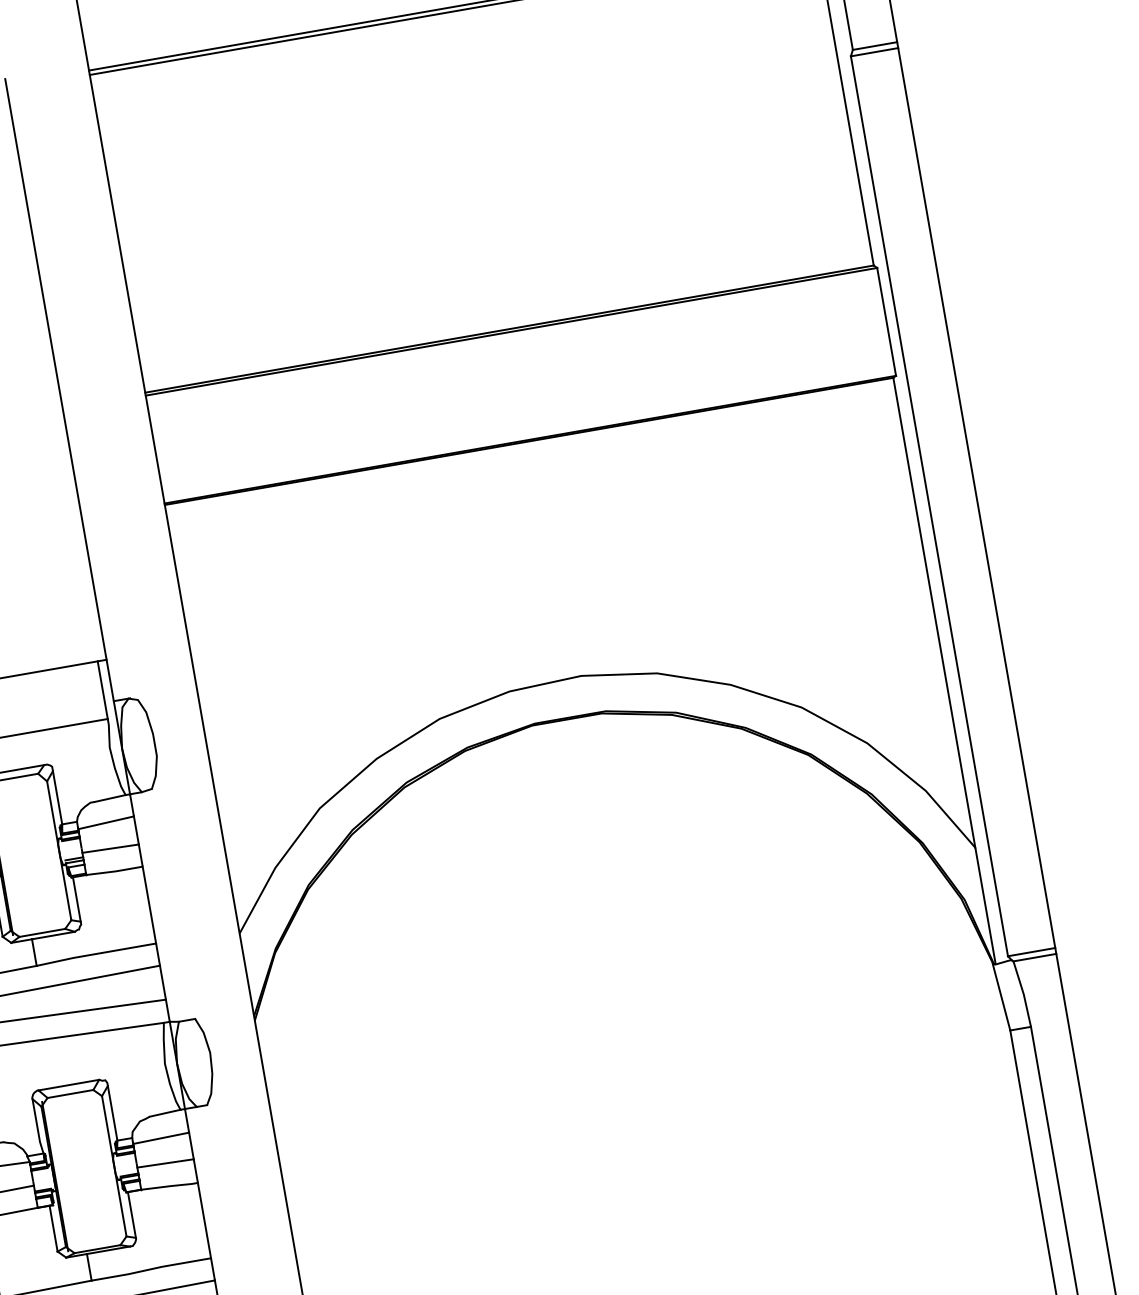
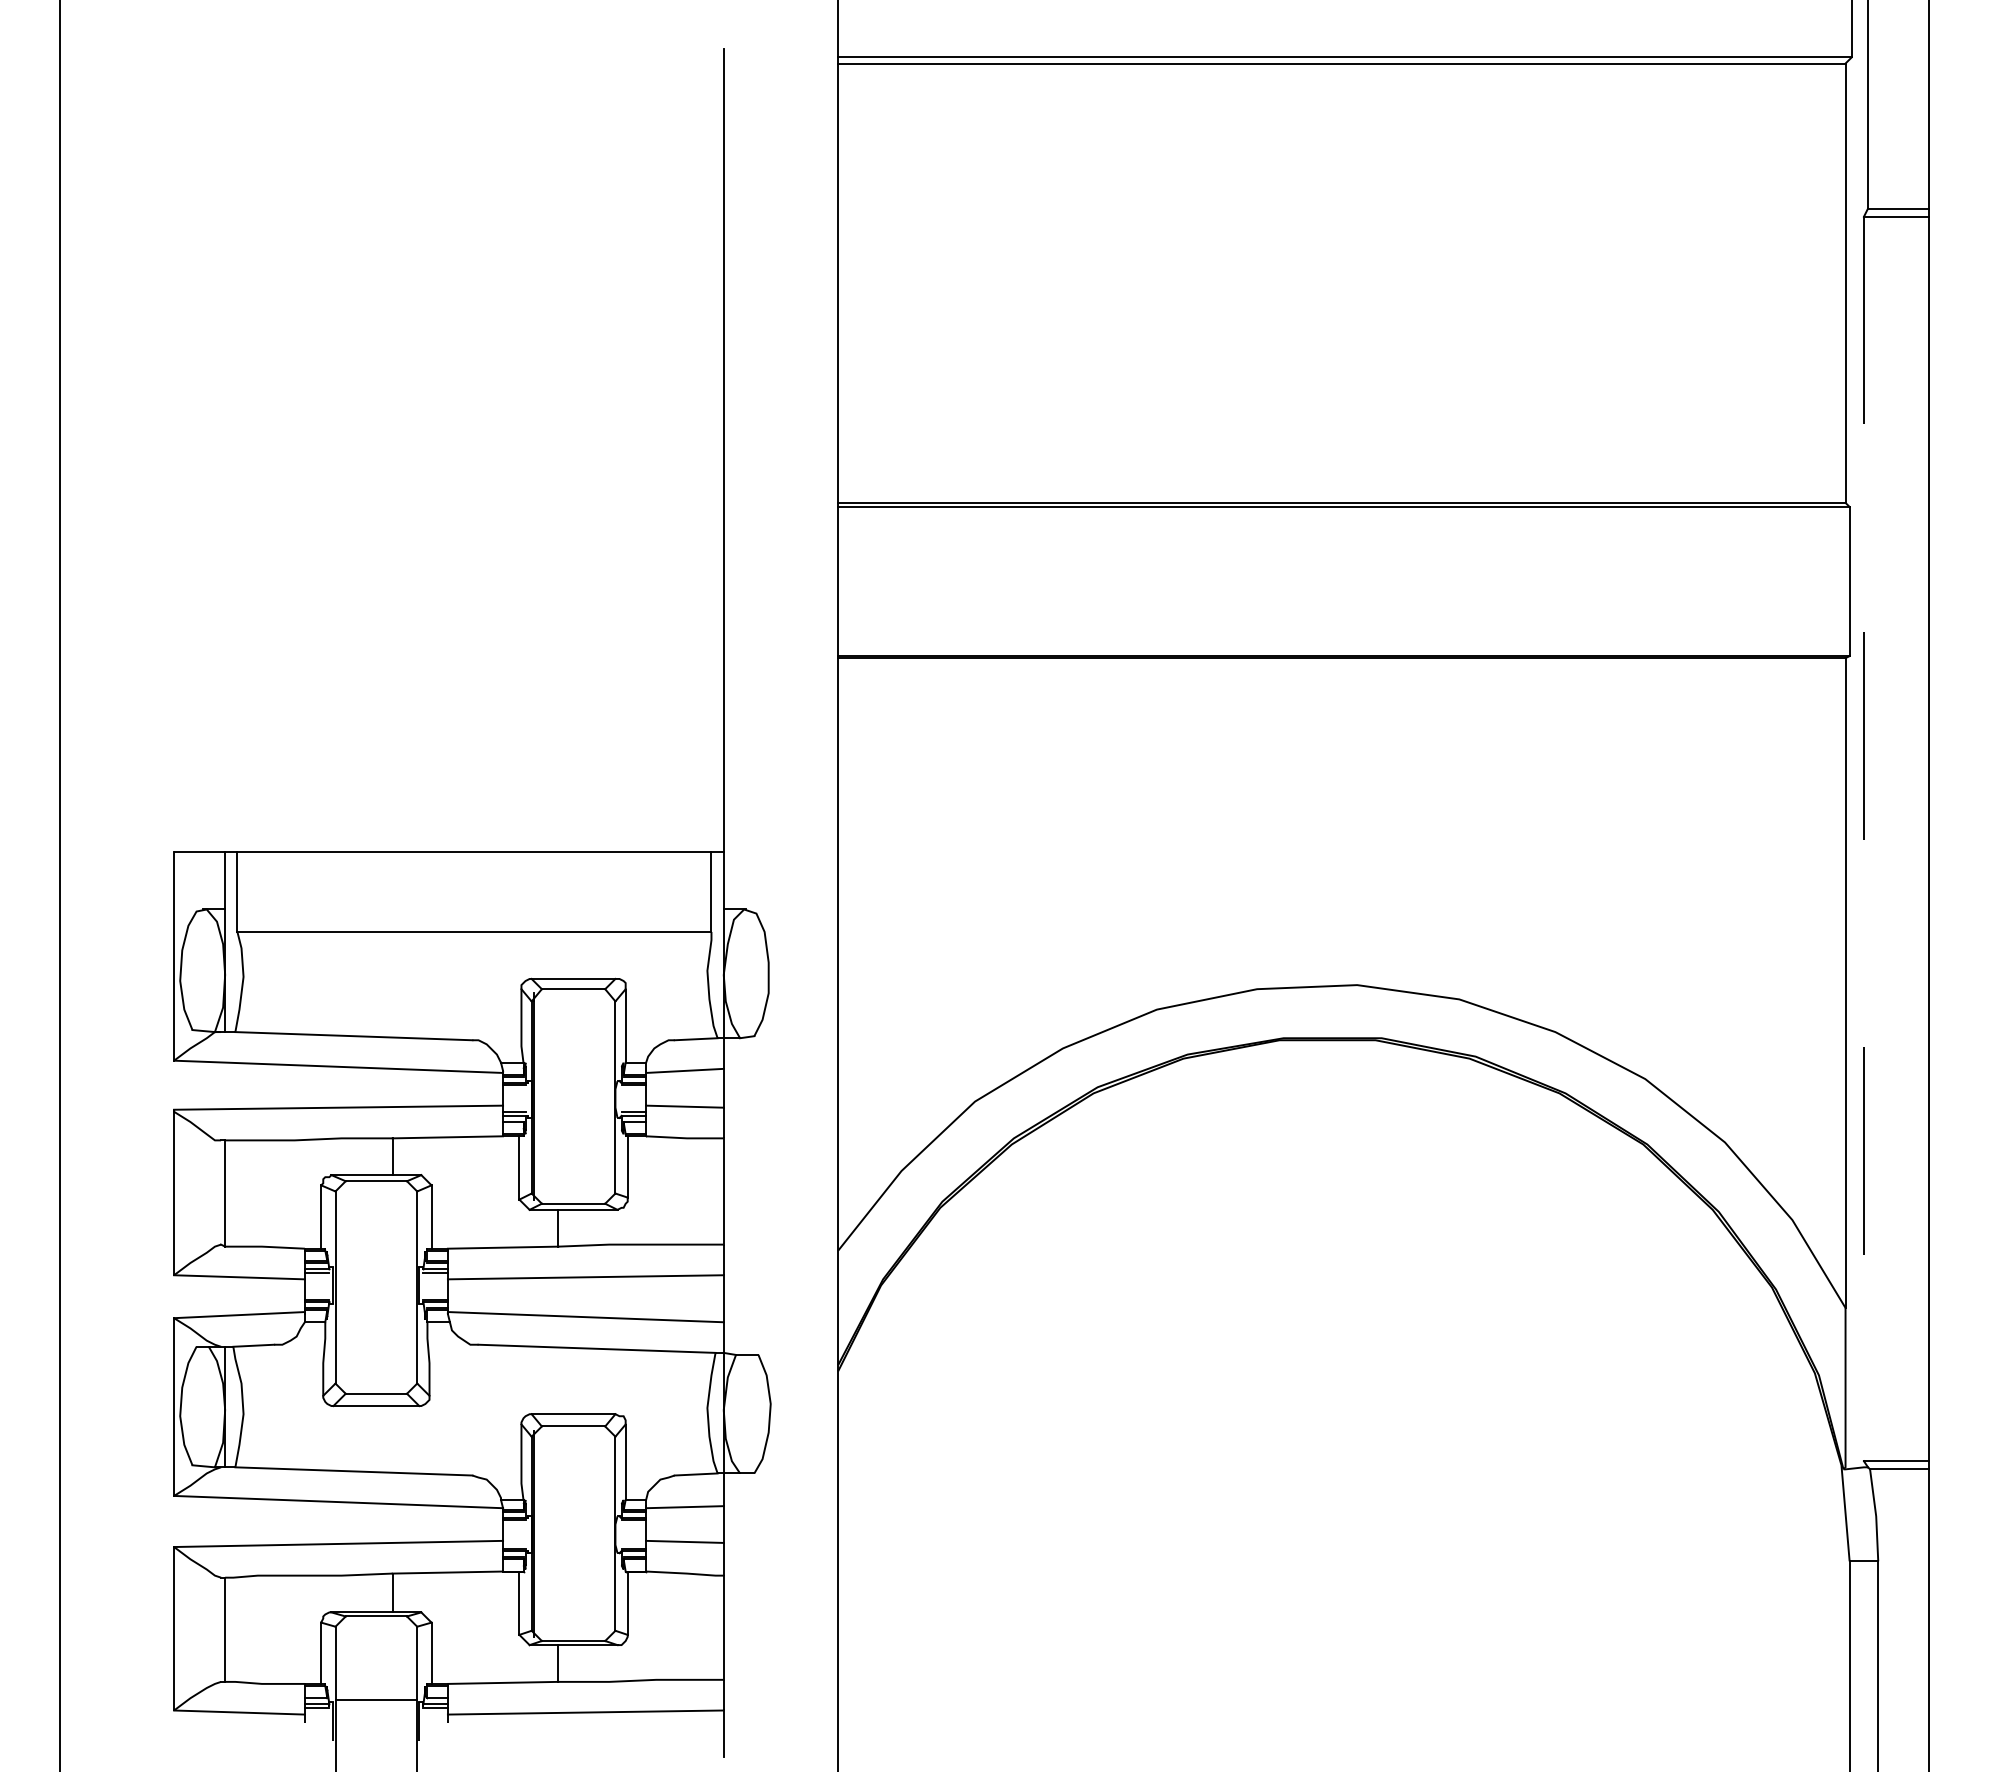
line: (929, 506) -> (1863, 839), solid -> dashed

